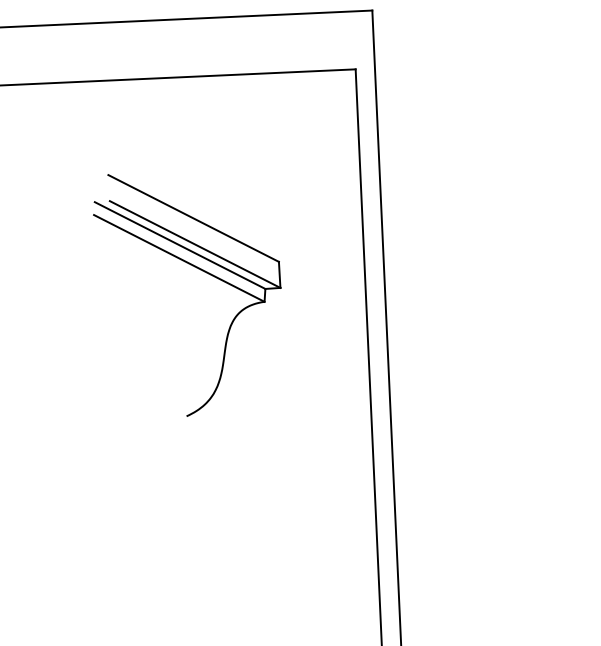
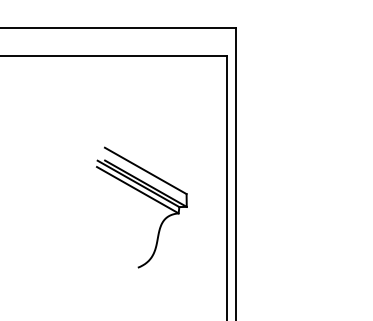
part: (197, 270) -> (146, 196), moved

